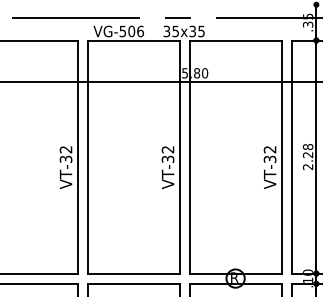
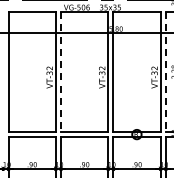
line: (88, 157) -> (61, 72), solid -> dashed
line: (291, 157) -> (165, 72), solid -> dashed

